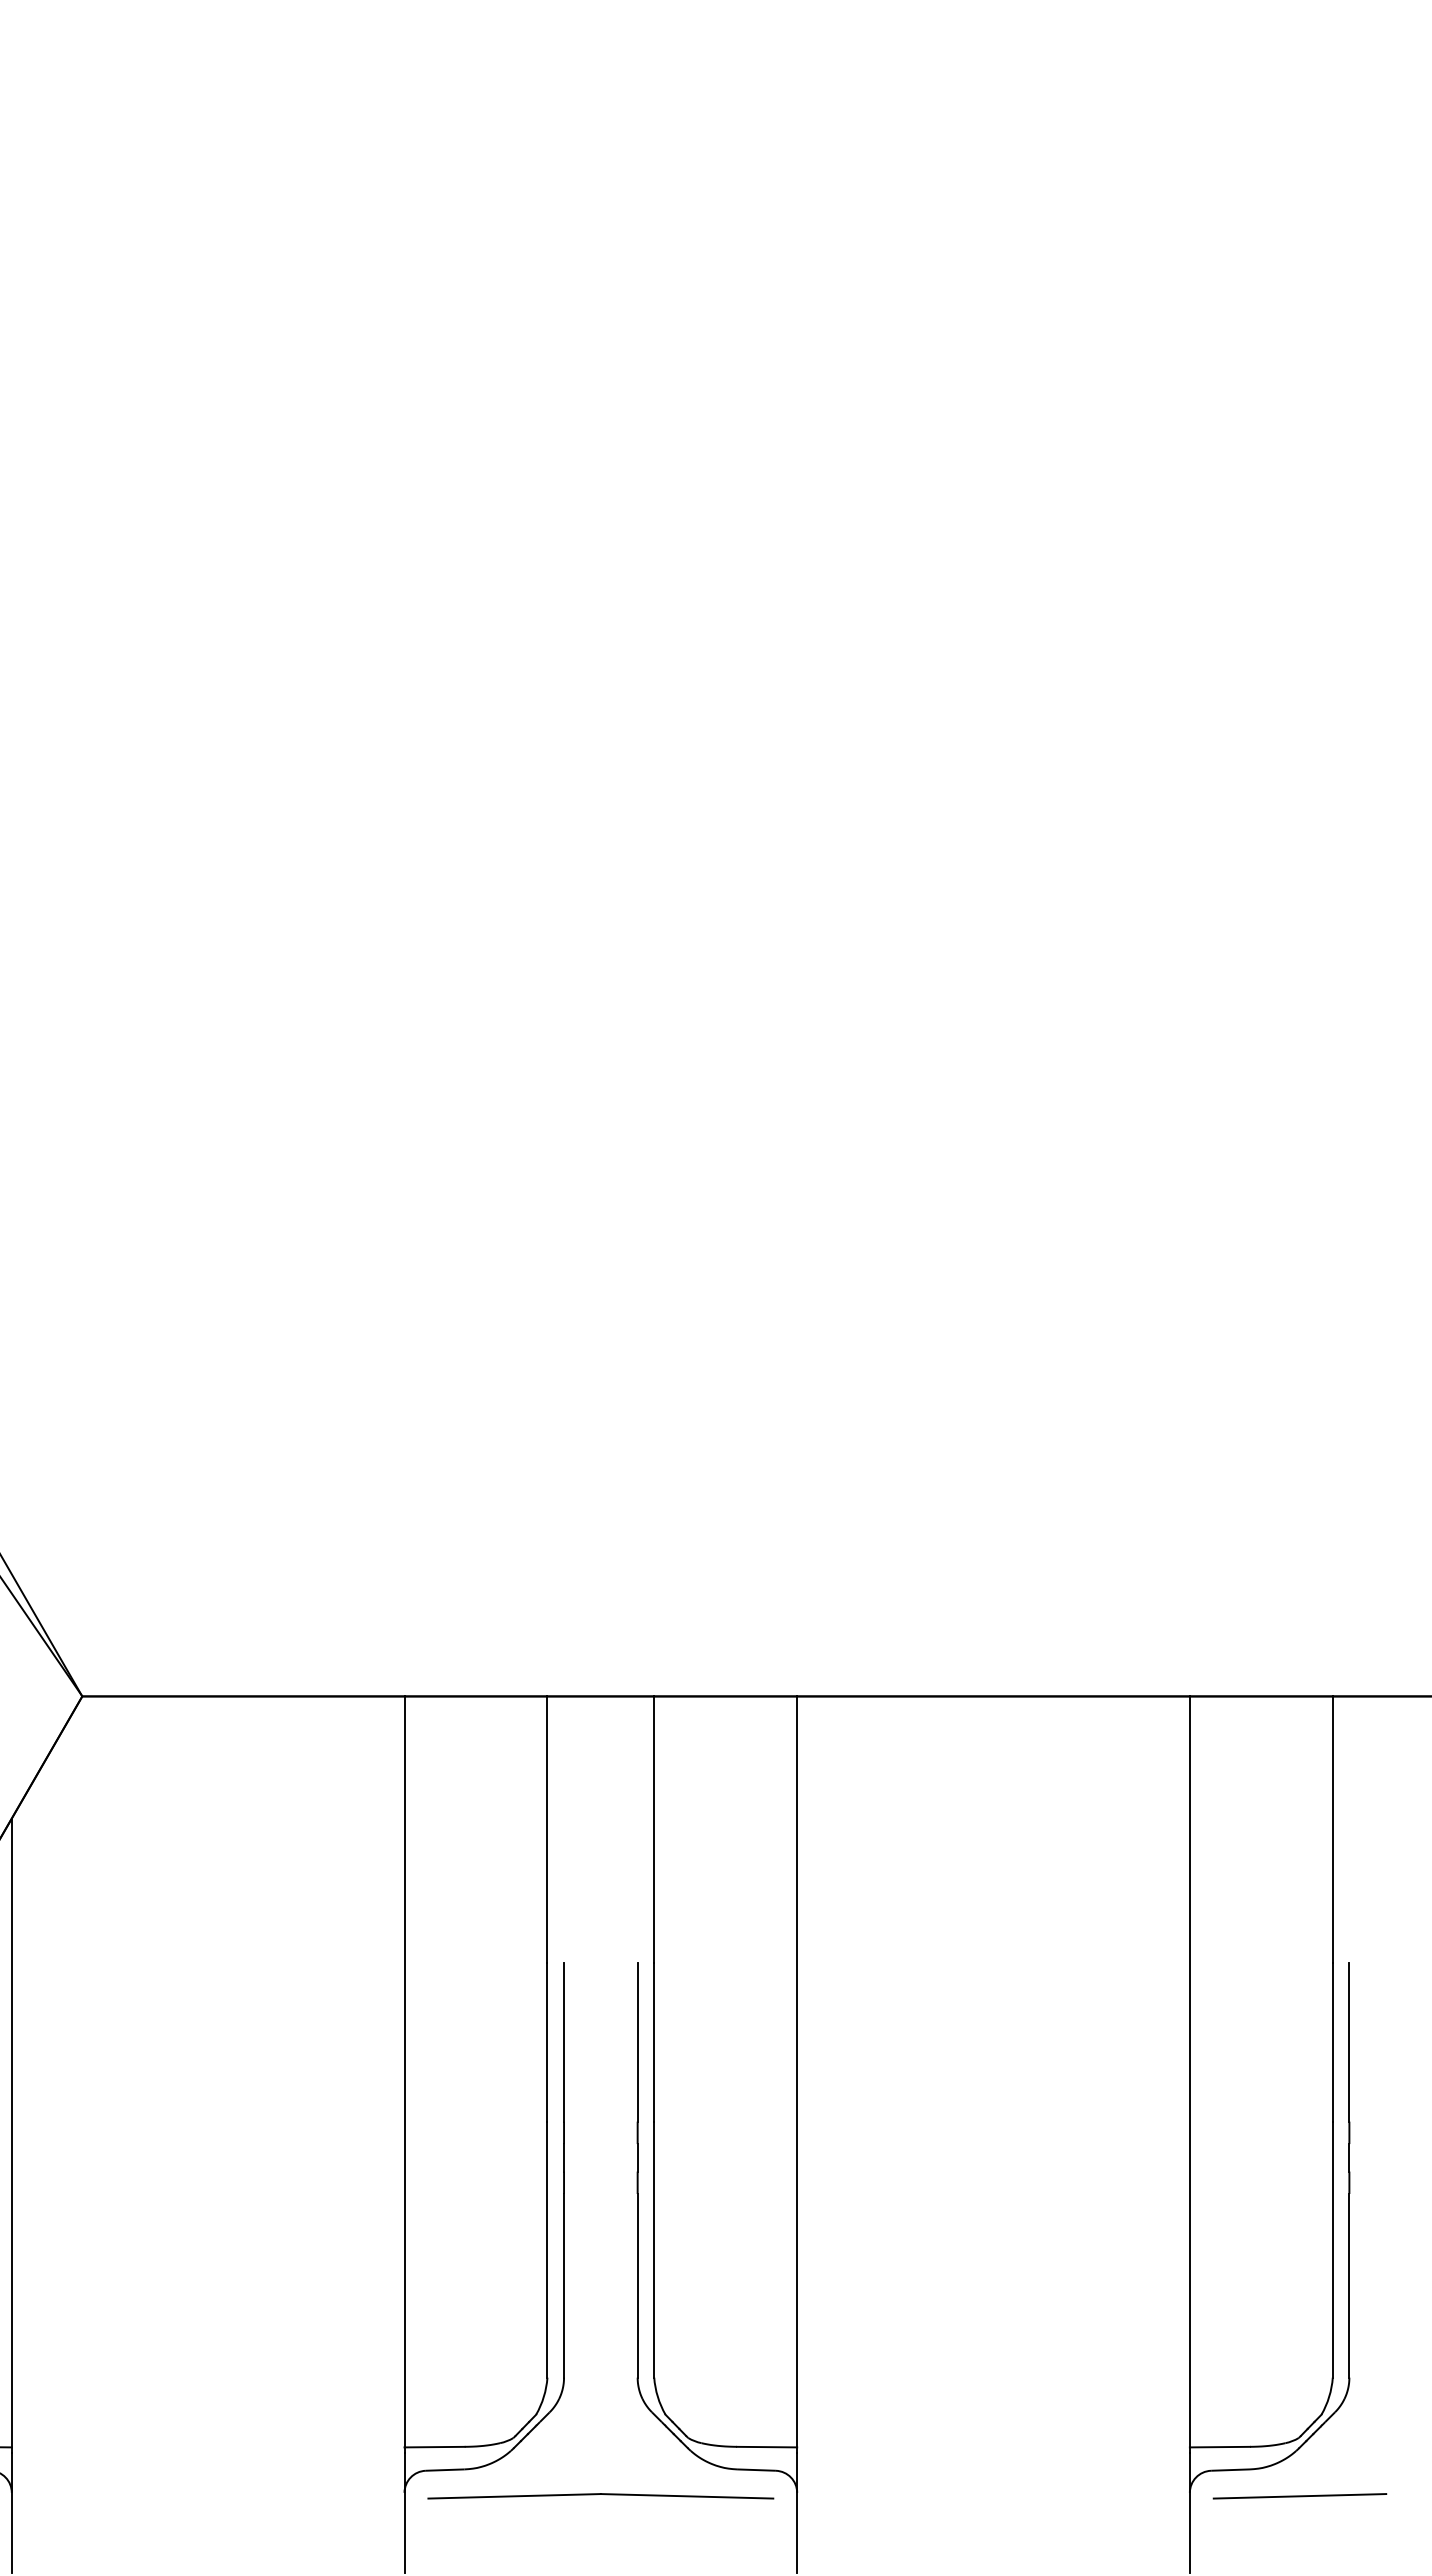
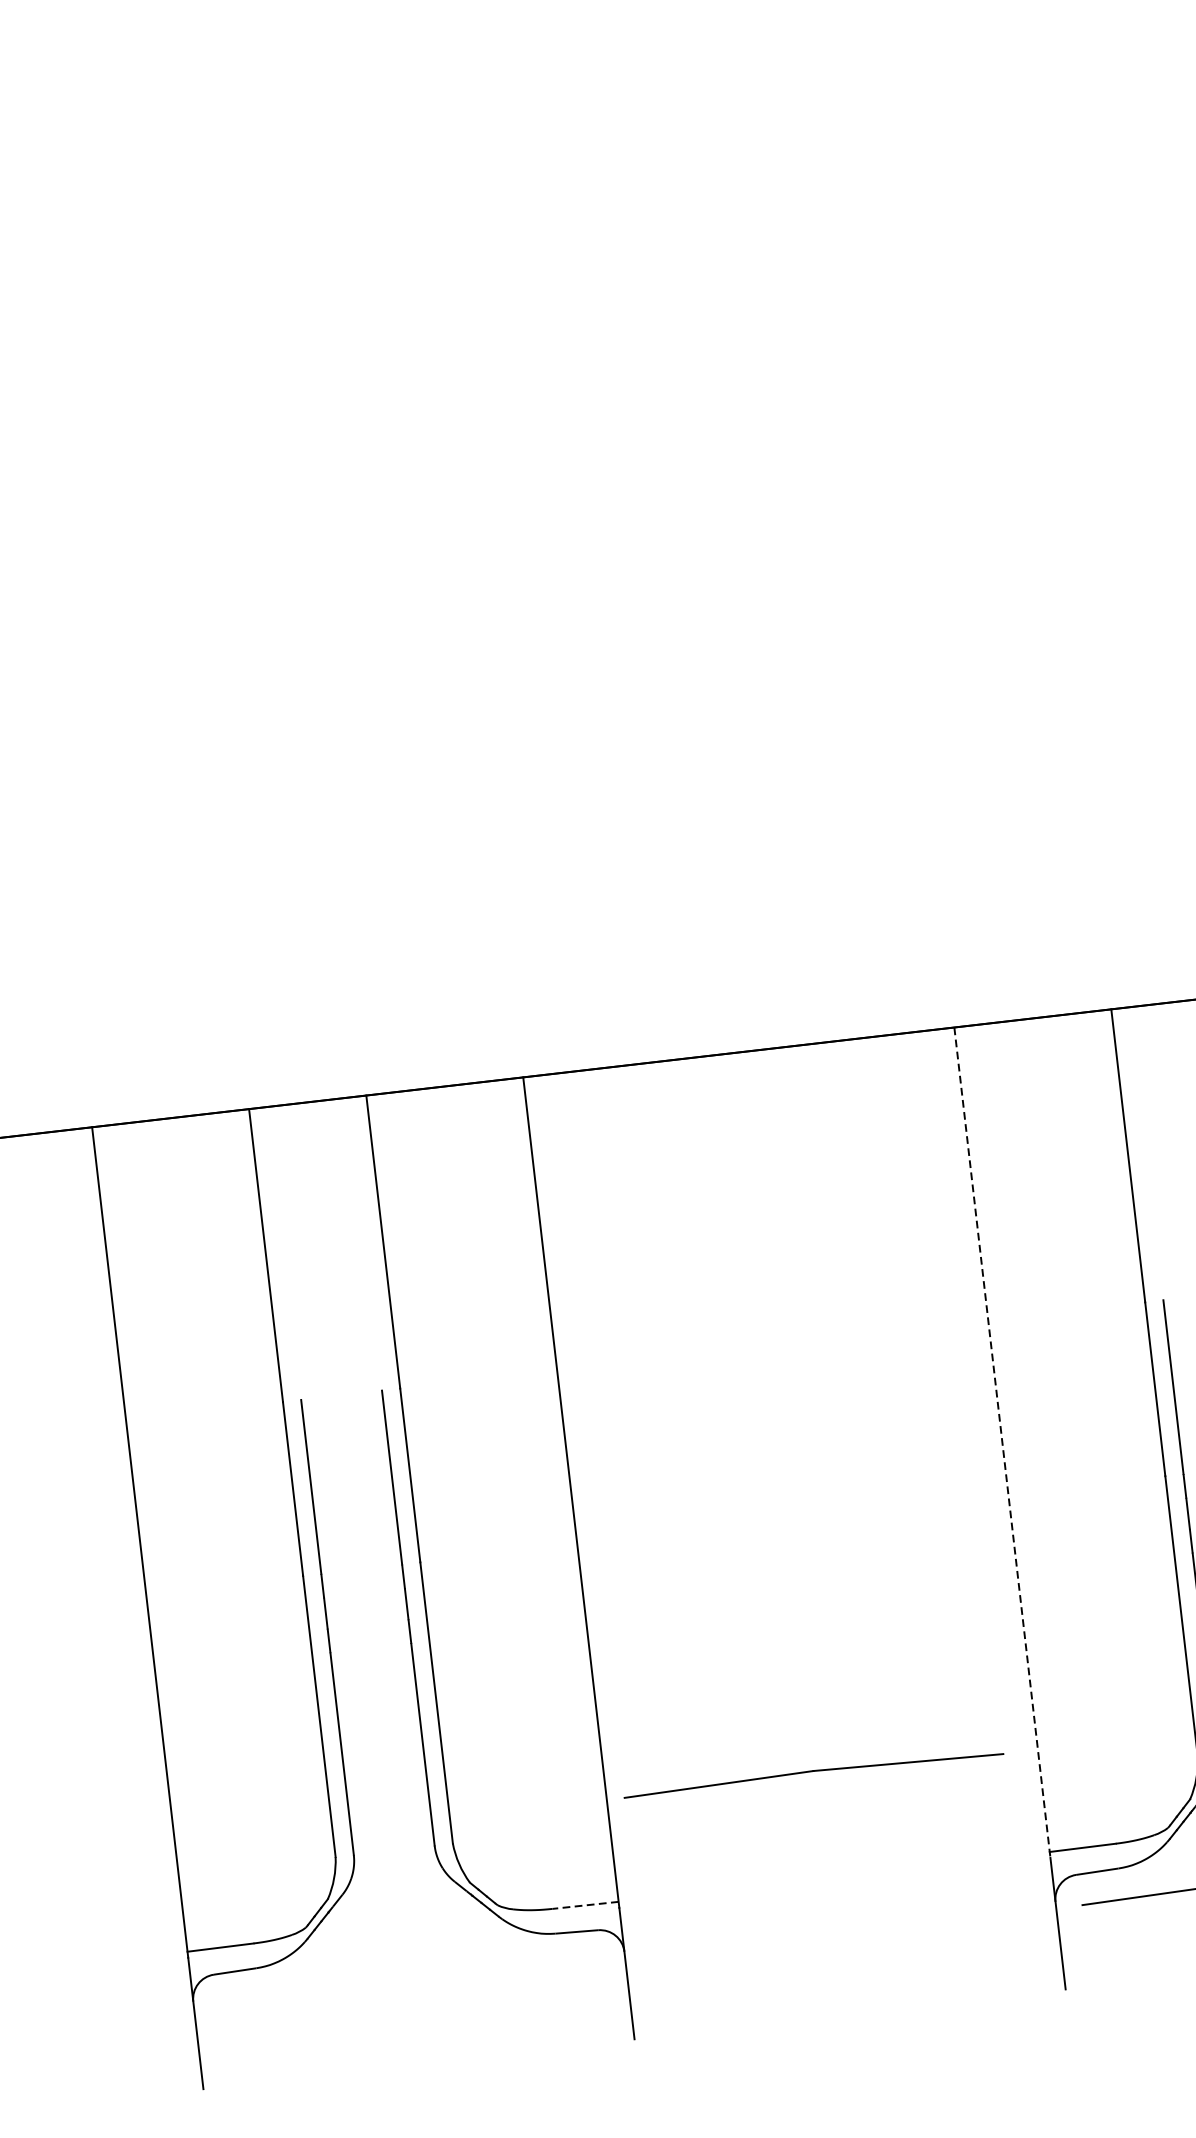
line: (1189, 2075) -> (1002, 1443), solid -> dashed
line: (766, 2447) -> (584, 1905), solid -> dashed
part: (600, 2496) -> (813, 1773), moved

